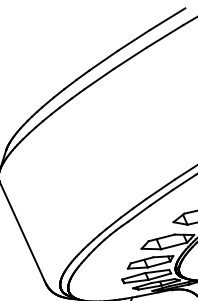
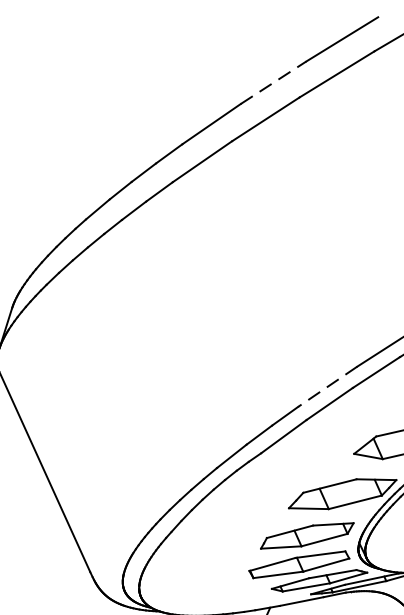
line: (134, 40) -> (274, 82), solid -> dashed
line: (160, 189) -> (327, 387), solid -> dashed

